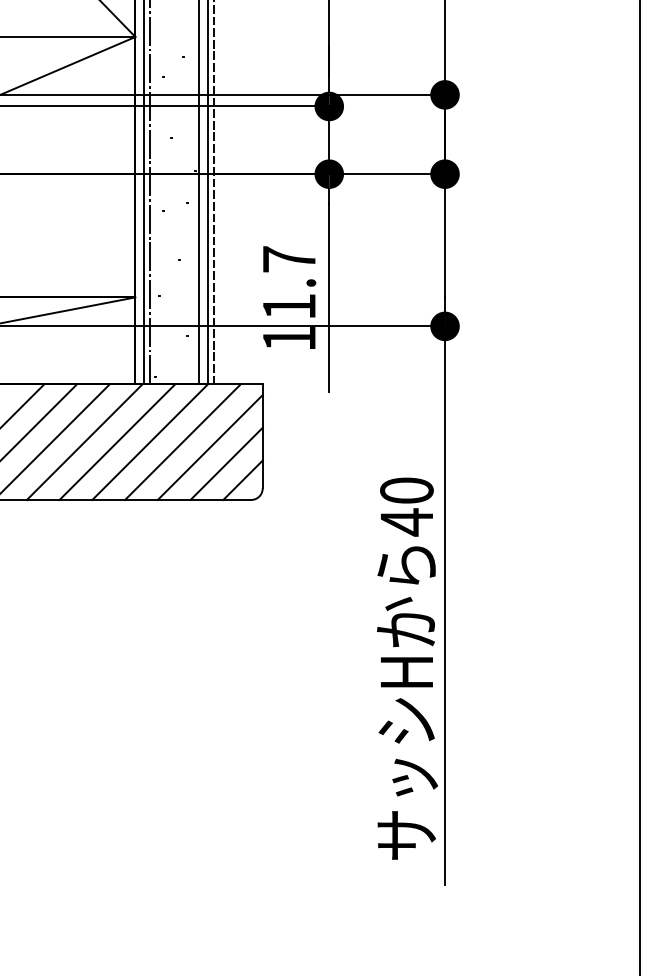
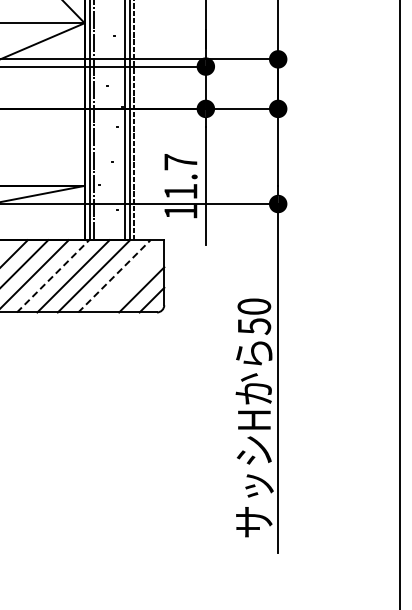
line: (85, 440) -> (53, 275), solid -> dashed
line: (183, 440) -> (114, 275), solid -> dashed
line: (210, 447) -> (131, 279), removed
text: (407, 522) -> (254, 326), 40 -> 50

